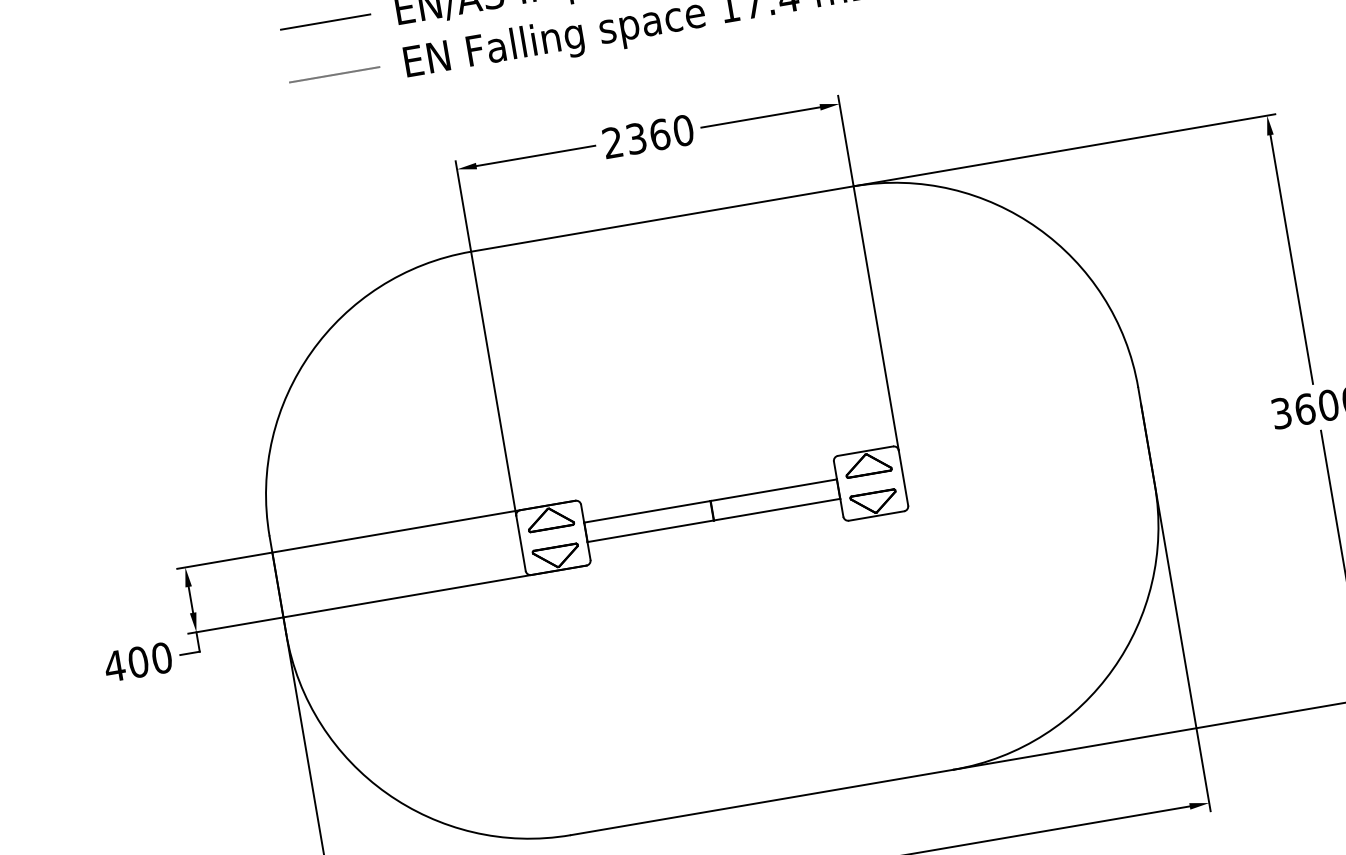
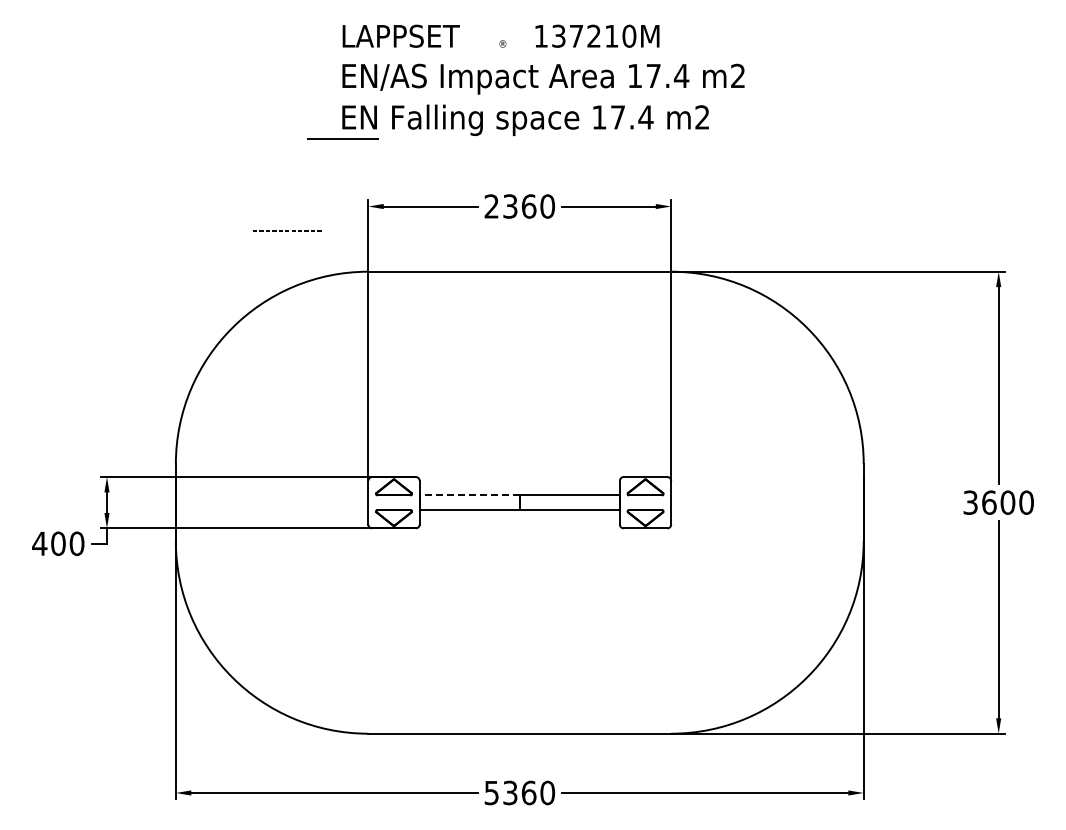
line: (325, 21) -> (342, 138), moved
line: (335, 74) -> (287, 230), moved
line: (647, 512) -> (469, 495), solid -> dashed

